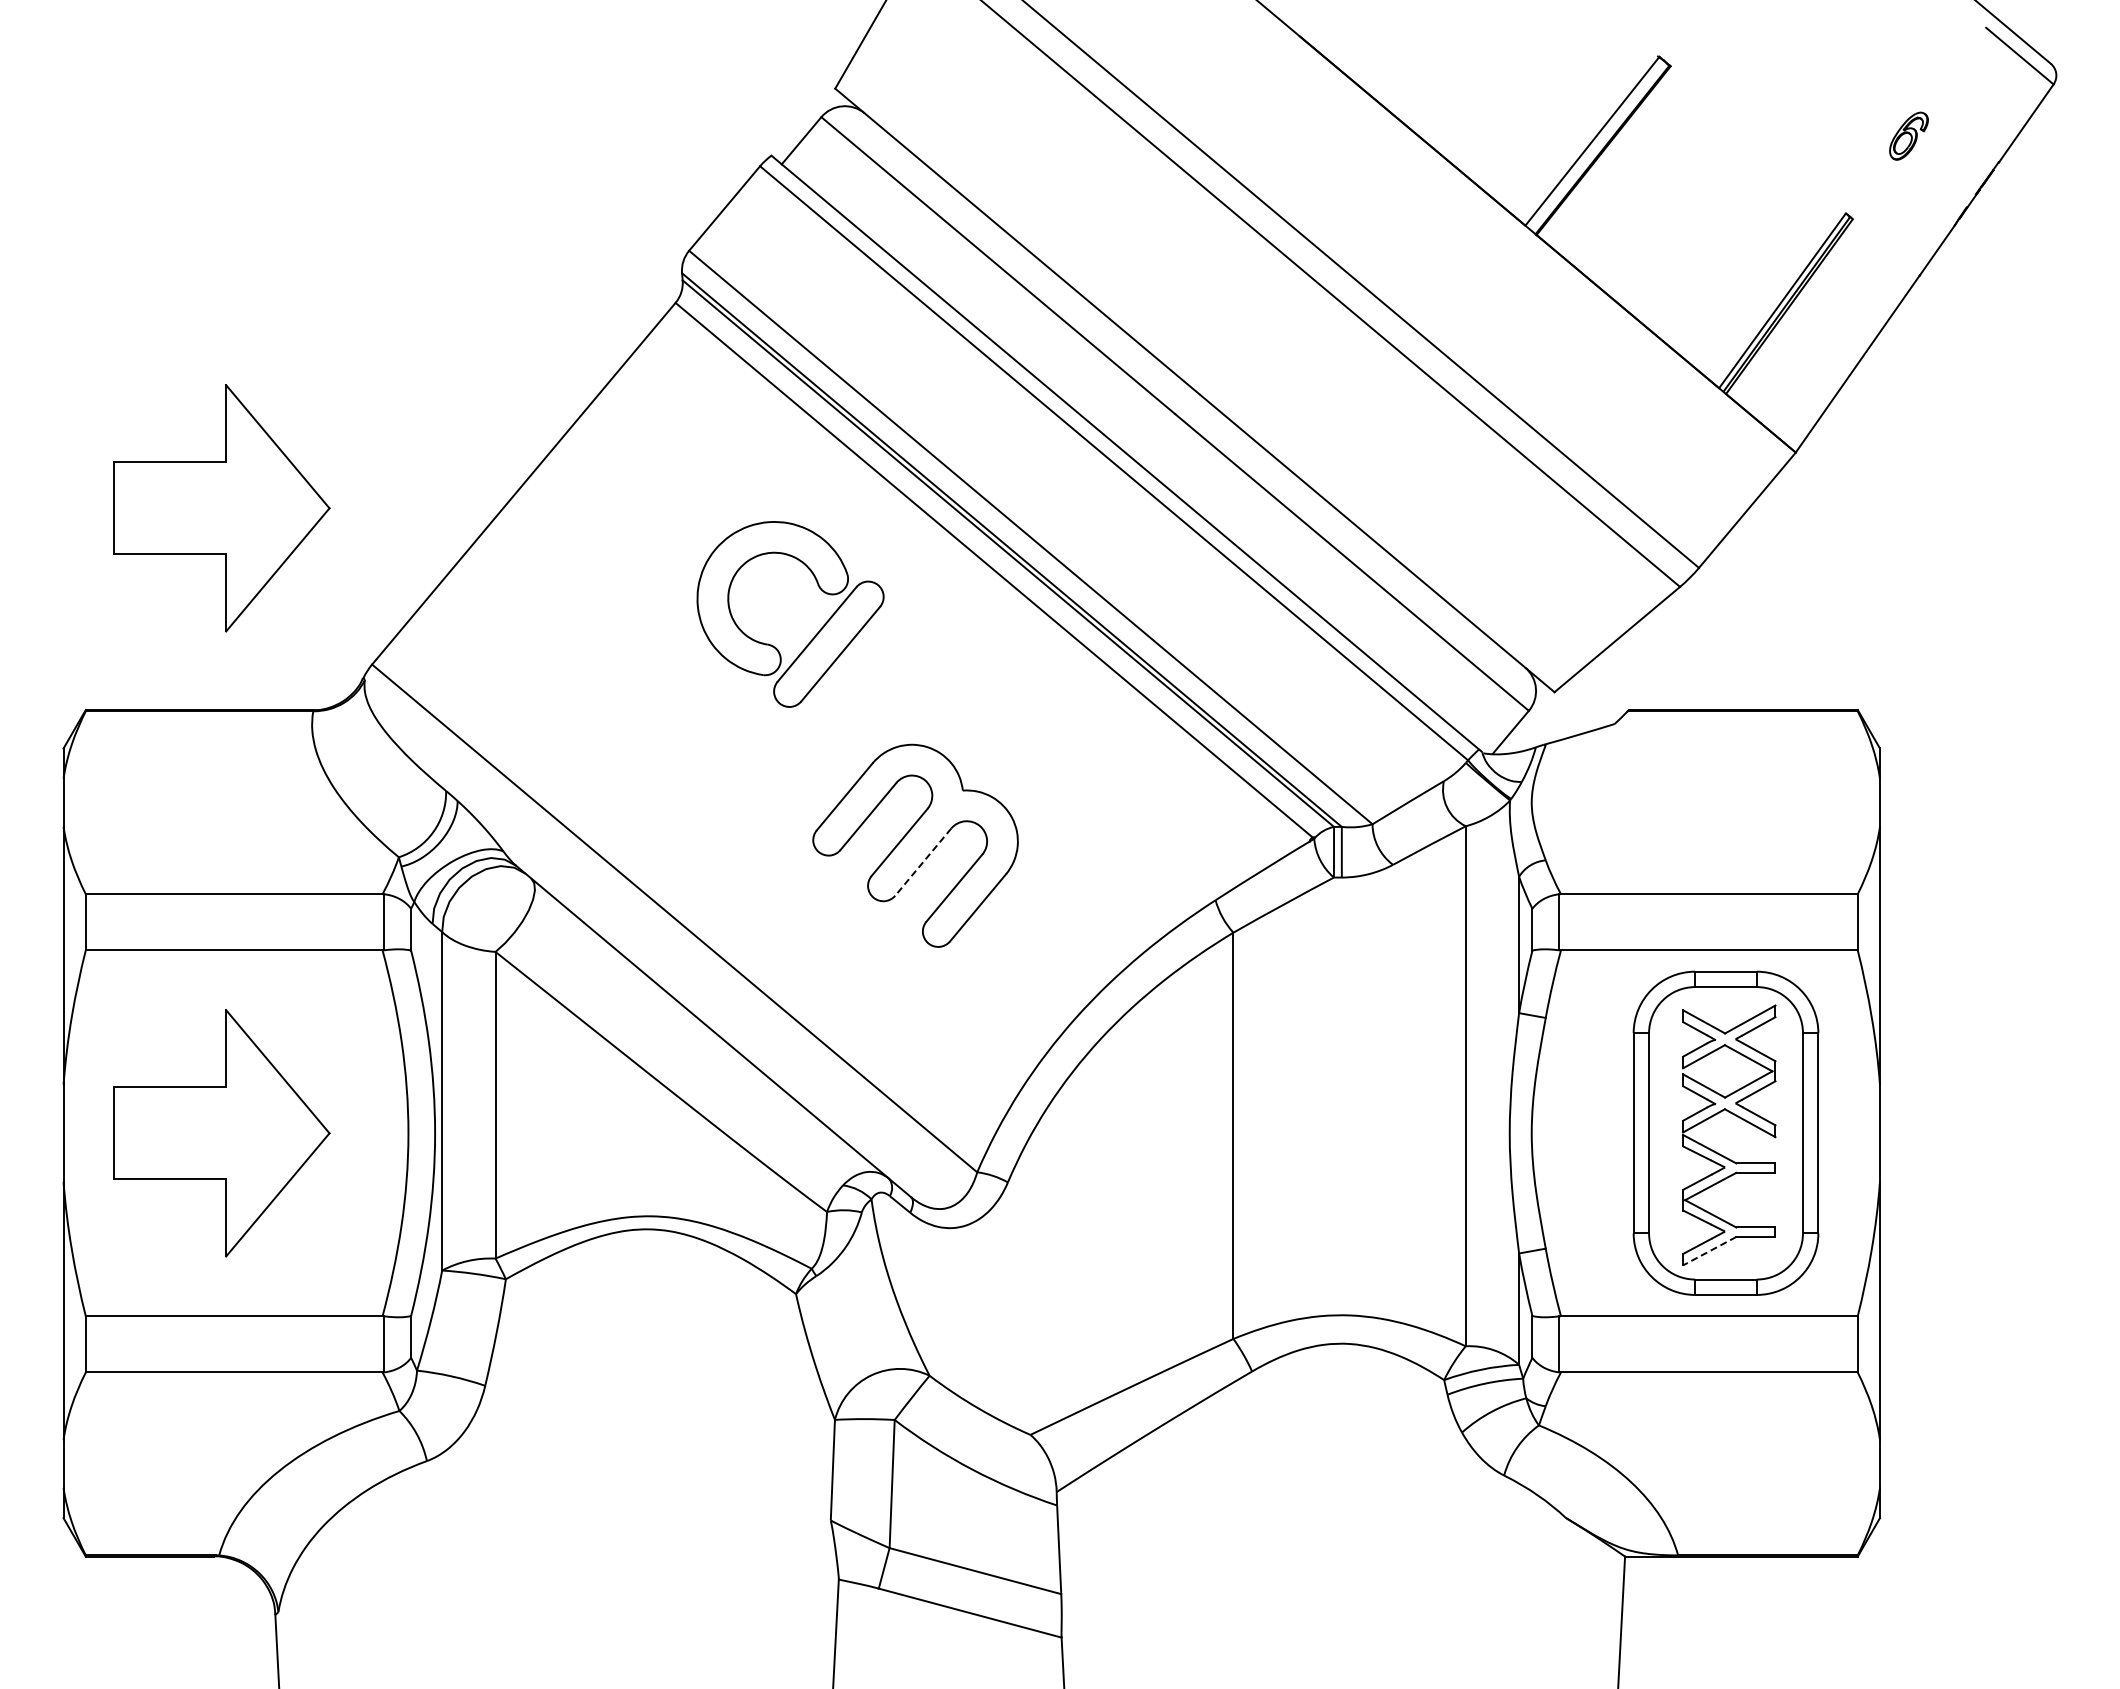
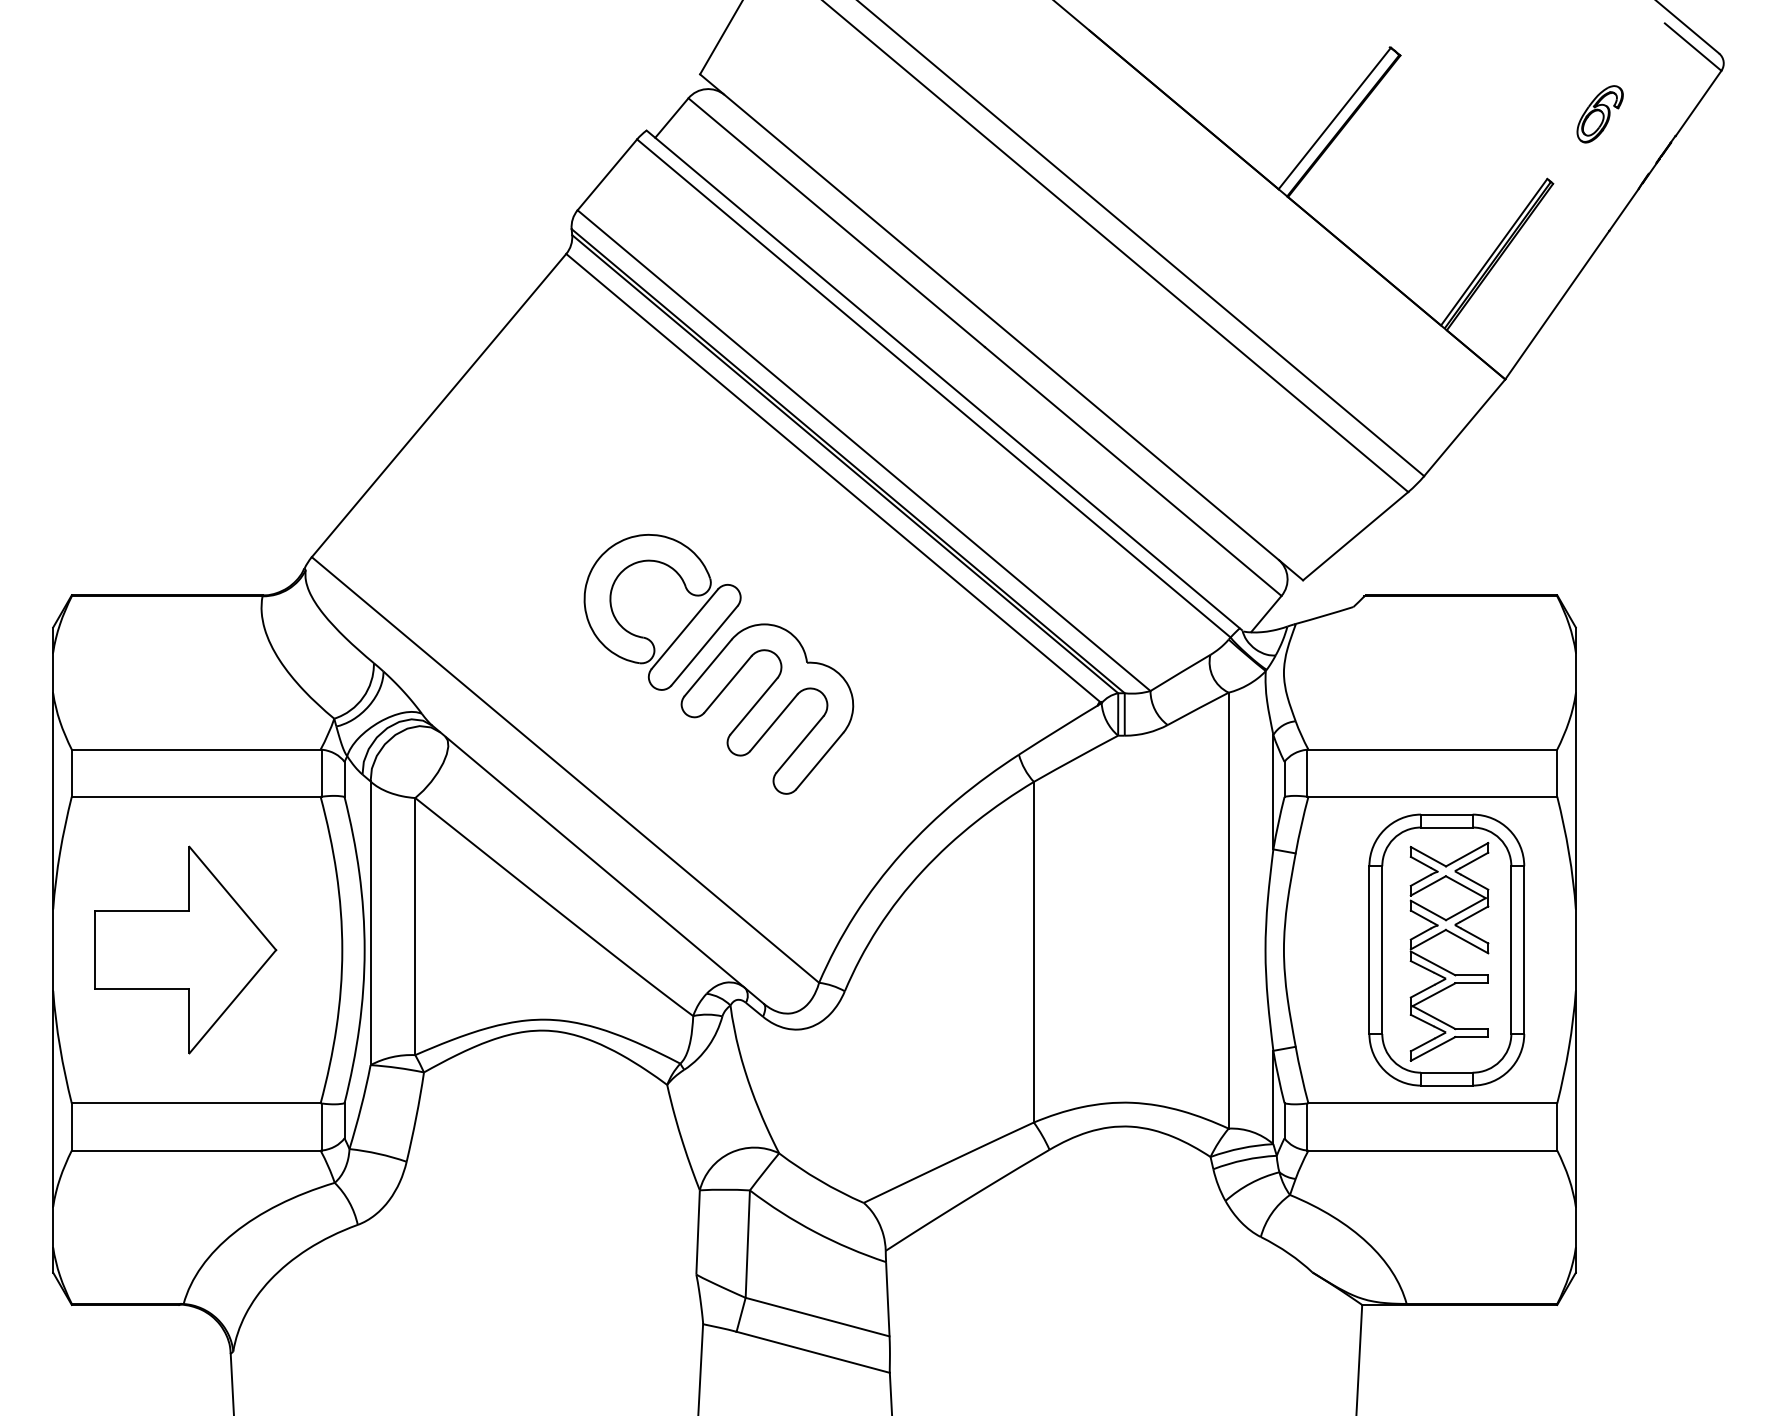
part: (1908, 135) -> (1599, 113), size x1.43
part: (221, 508) -> (185, 426), removed
part: (814, 635) -> (682, 630), moved
line: (923, 862) -> (774, 723), dashed -> solid
line: (1709, 1251) -> (1432, 1049), dashed -> solid

